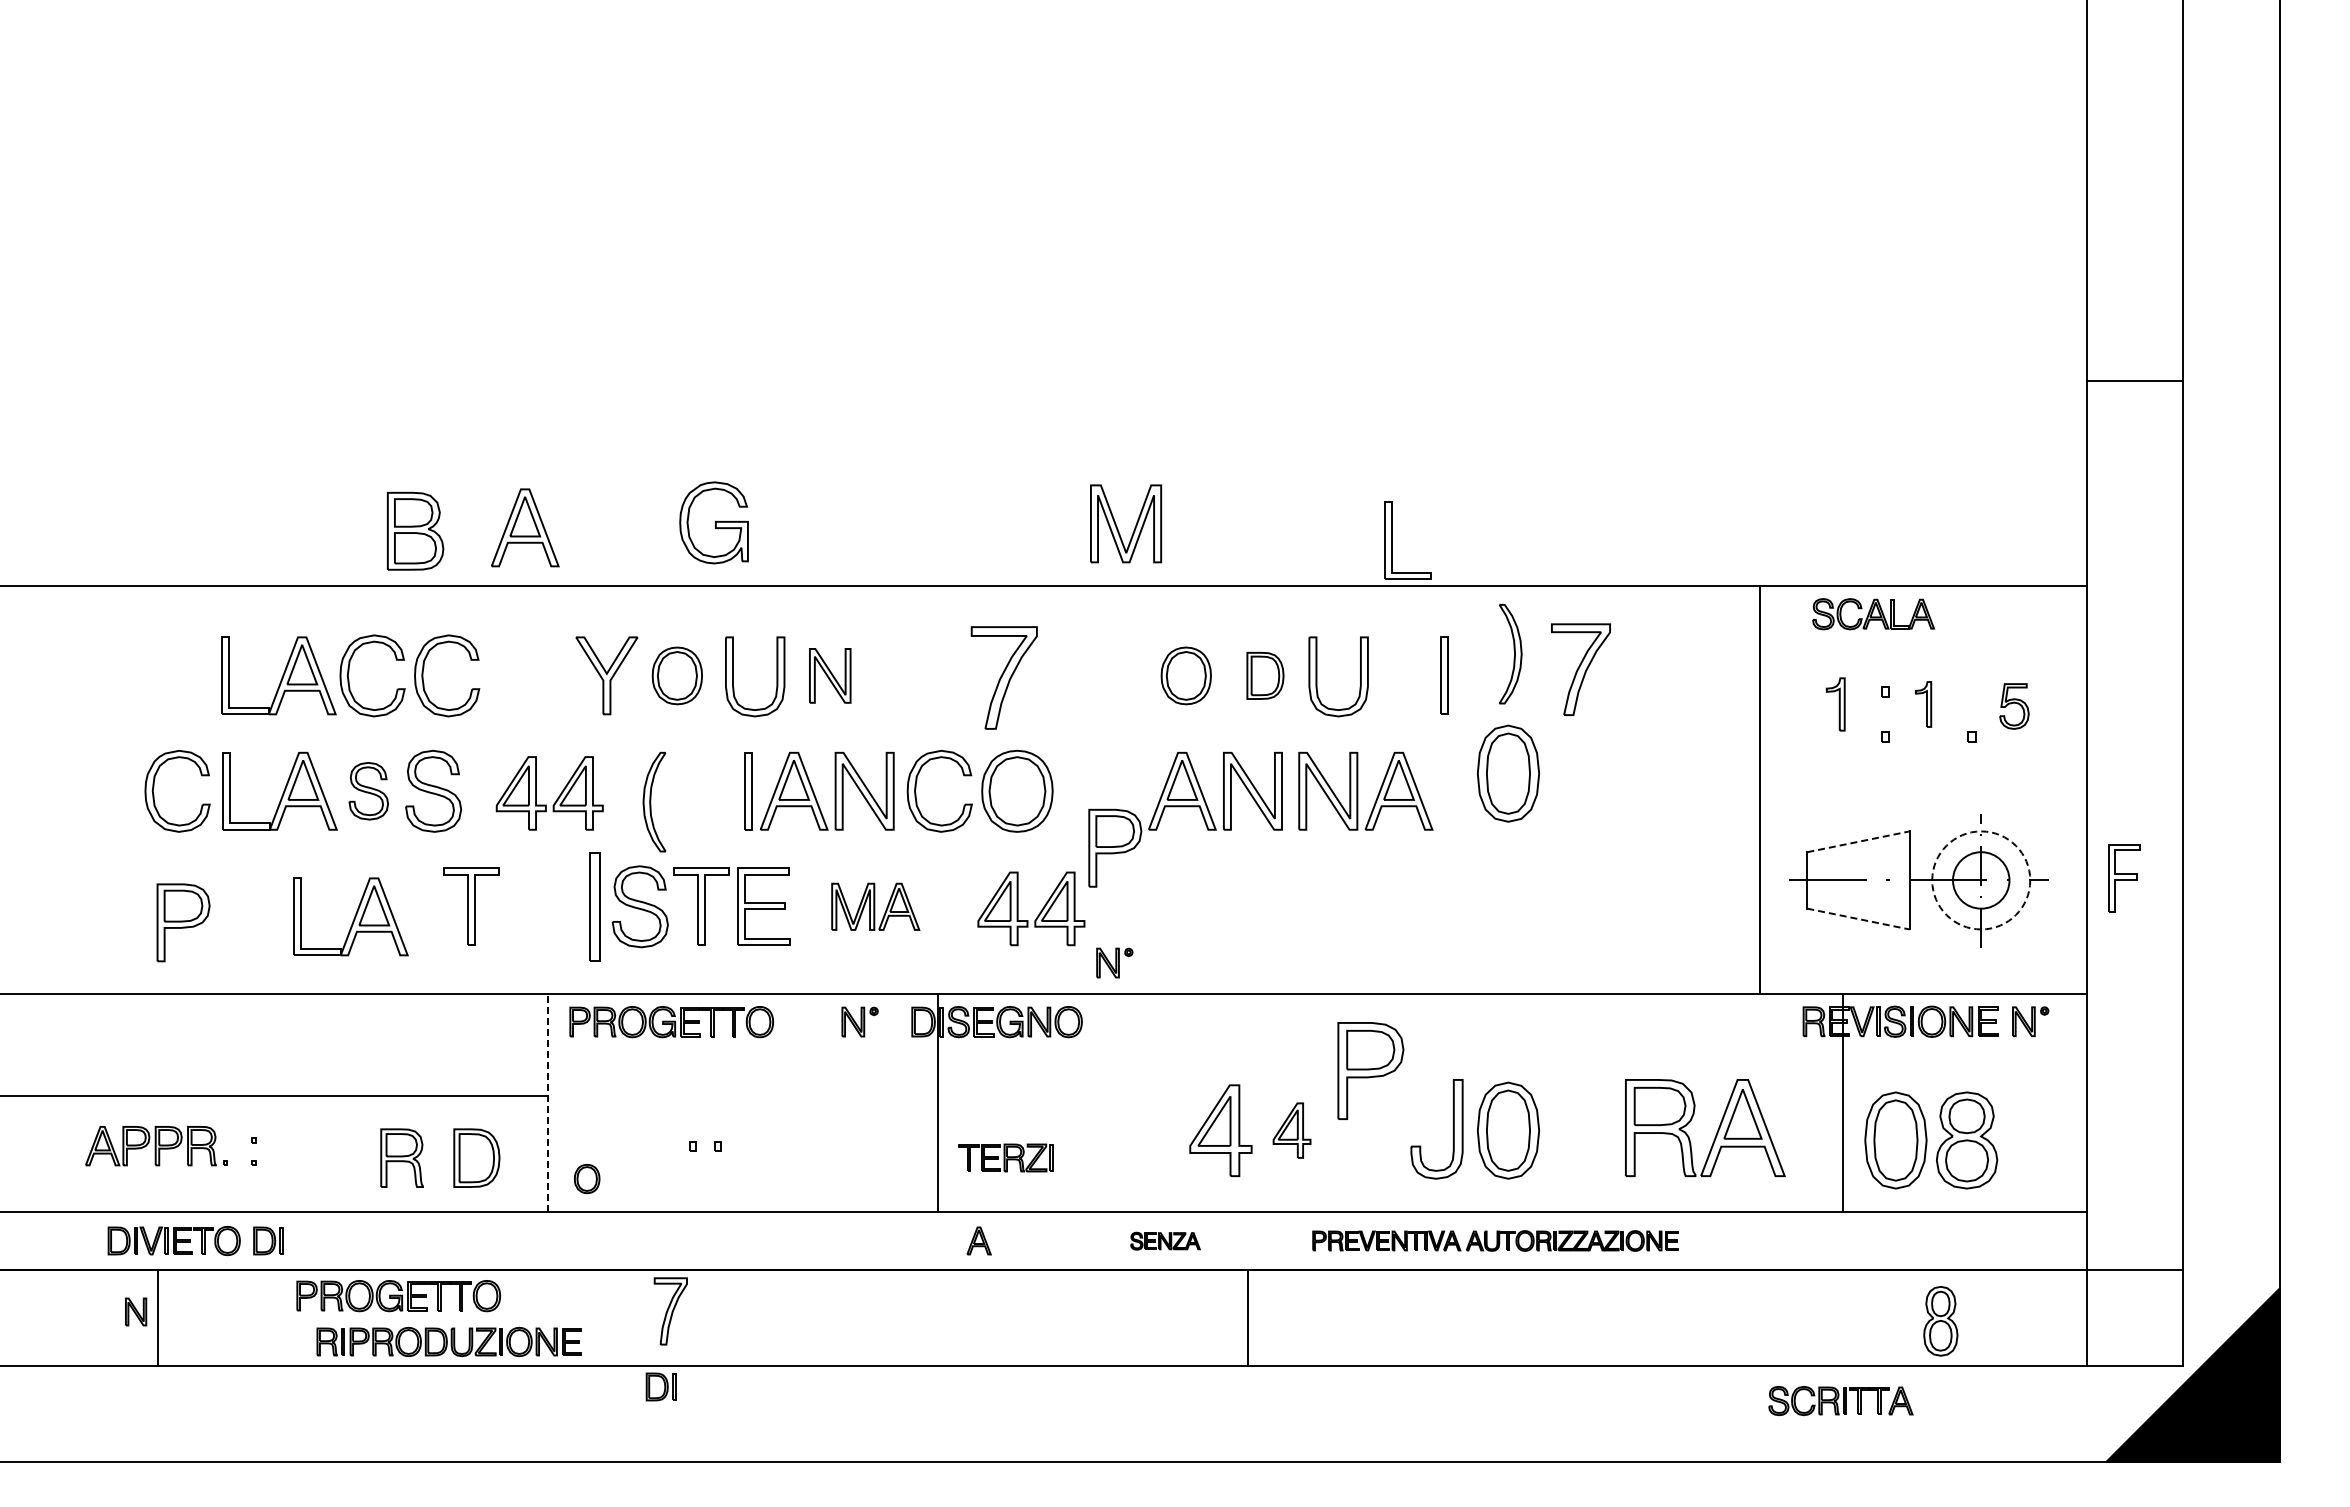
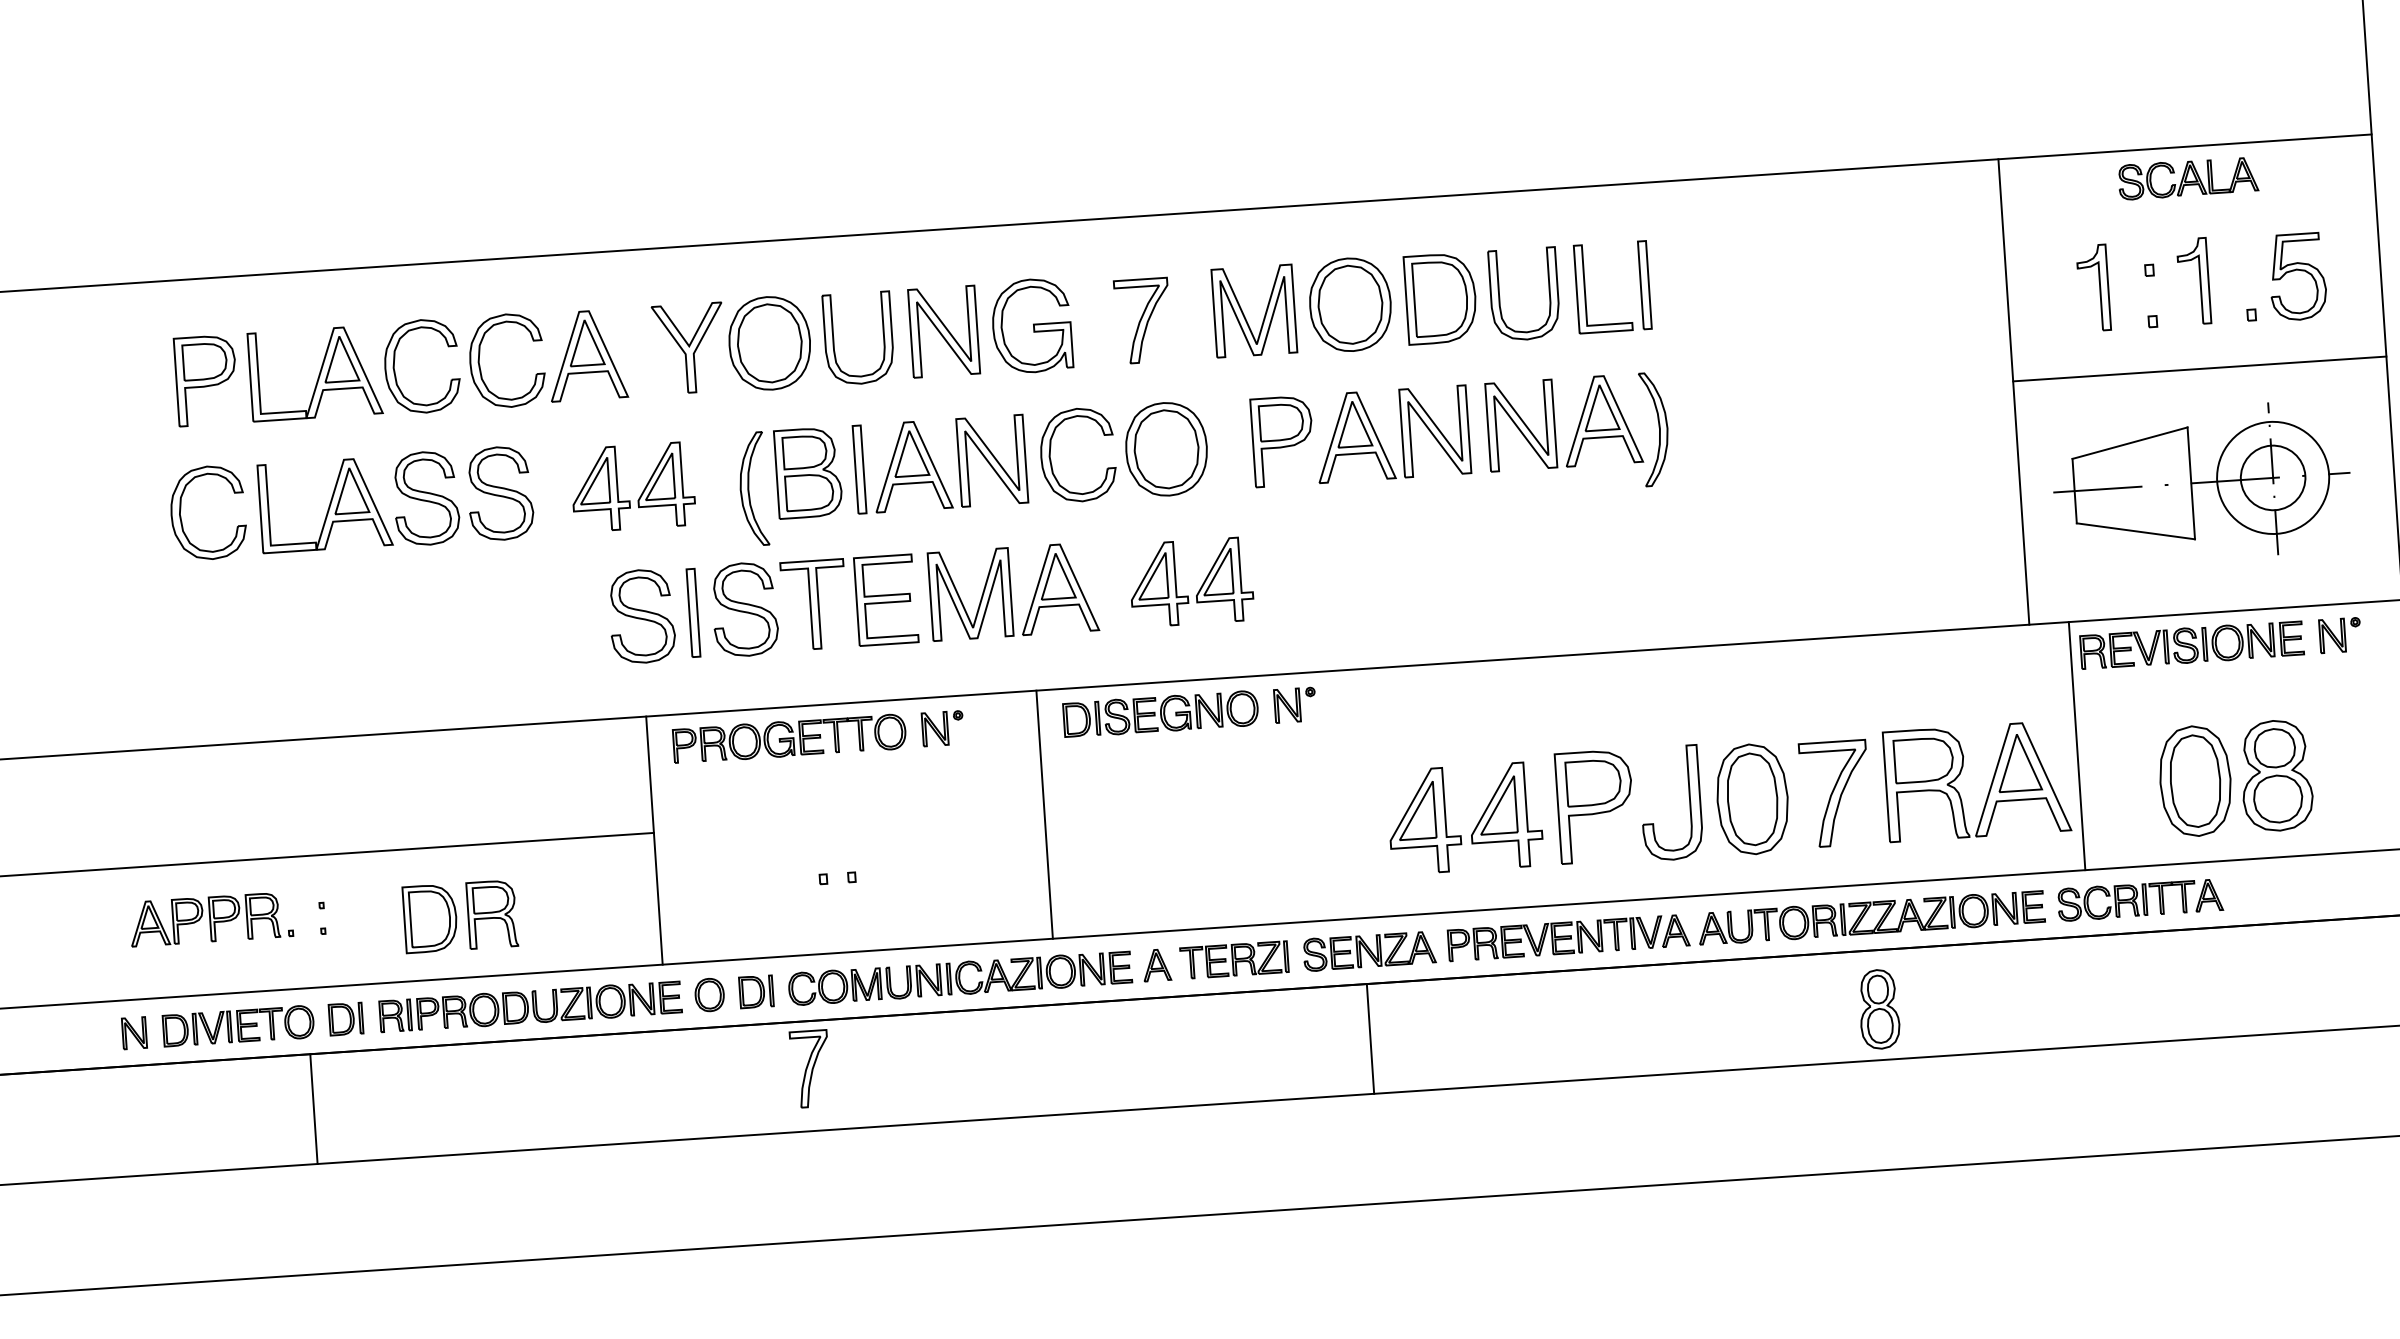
part: (713, 522) -> (1031, 325), moved
part: (525, 527) -> (587, 355), moved
part: (1134, 527) -> (1264, 314), moved
part: (415, 530) -> (808, 472), moved
part: (1392, 540) -> (1585, 288), moved
part: (1873, 614) -> (2188, 178), moved
part: (1510, 653) -> (1654, 428), moved
part: (1580, 669) -> (1834, 793), moved
part: (677, 675) -> (769, 342), size x1.43
part: (830, 675) -> (944, 331), size x1.43
part: (1186, 675) -> (1350, 304), size x1.43
part: (1265, 675) -> (1440, 298), size x1.67
part: (1004, 677) -> (1143, 320), size x0.71
part: (1835, 704) -> (2093, 288), size x1.43
part: (1923, 704) -> (2193, 281), size x1.67
part: (2014, 706) -> (2297, 276), size x1.67
part: (1508, 773) -> (1725, 391), removed
line: (1923, 781) -> (2199, 369), added
part: (368, 790) -> (426, 497), size x1.43
line: (1858, 841) -> (2130, 442), dashed -> solid
part: (1115, 847) -> (1282, 440), moved
circle: (1981, 880) -> (2273, 477), dashed -> solid
part: (471, 906) -> (552, 622), removed
part: (549, 906) -> (641, 616), added
part: (595, 906) -> (693, 612), size x0.71
part: (875, 906) -> (1013, 591), size x1.67
part: (350, 916) -> (415, 642), removed
line: (1858, 919) -> (2136, 531), dashed -> solid
part: (183, 922) -> (206, 380), moved
part: (1114, 962) -> (1294, 704), moved
part: (859, 1021) -> (942, 728), moved
part: (1370, 1070) -> (1594, 806), moved
line: (937, 1102) -> (1044, 814), moved
line: (1842, 1102) -> (2076, 745), moved
line: (547, 1103) -> (654, 841), dashed -> solid
part: (1291, 1130) -> (1505, 815), size x1.67
part: (476, 1157) -> (429, 917), moved
part: (1005, 1157) -> (1233, 959), moved
part: (587, 1179) -> (710, 995), moved
part: (806, 1240) -> (959, 977), added
part: (1495, 1240) -> (1746, 925), size x1.43
part: (1165, 1241) -> (1369, 951), size x1.67
part: (398, 1296) -> (498, 1072), removed
part: (136, 1311) -> (134, 1032), moved
line: (158, 1317) -> (314, 1108), moved
line: (1248, 1317) -> (1370, 1038), moved
part: (1940, 1321) -> (1878, 1009), moved
part: (448, 1341) -> (529, 1006), moved
part: (660, 1386) -> (755, 991), moved
part: (1840, 1401) -> (2139, 900), moved

